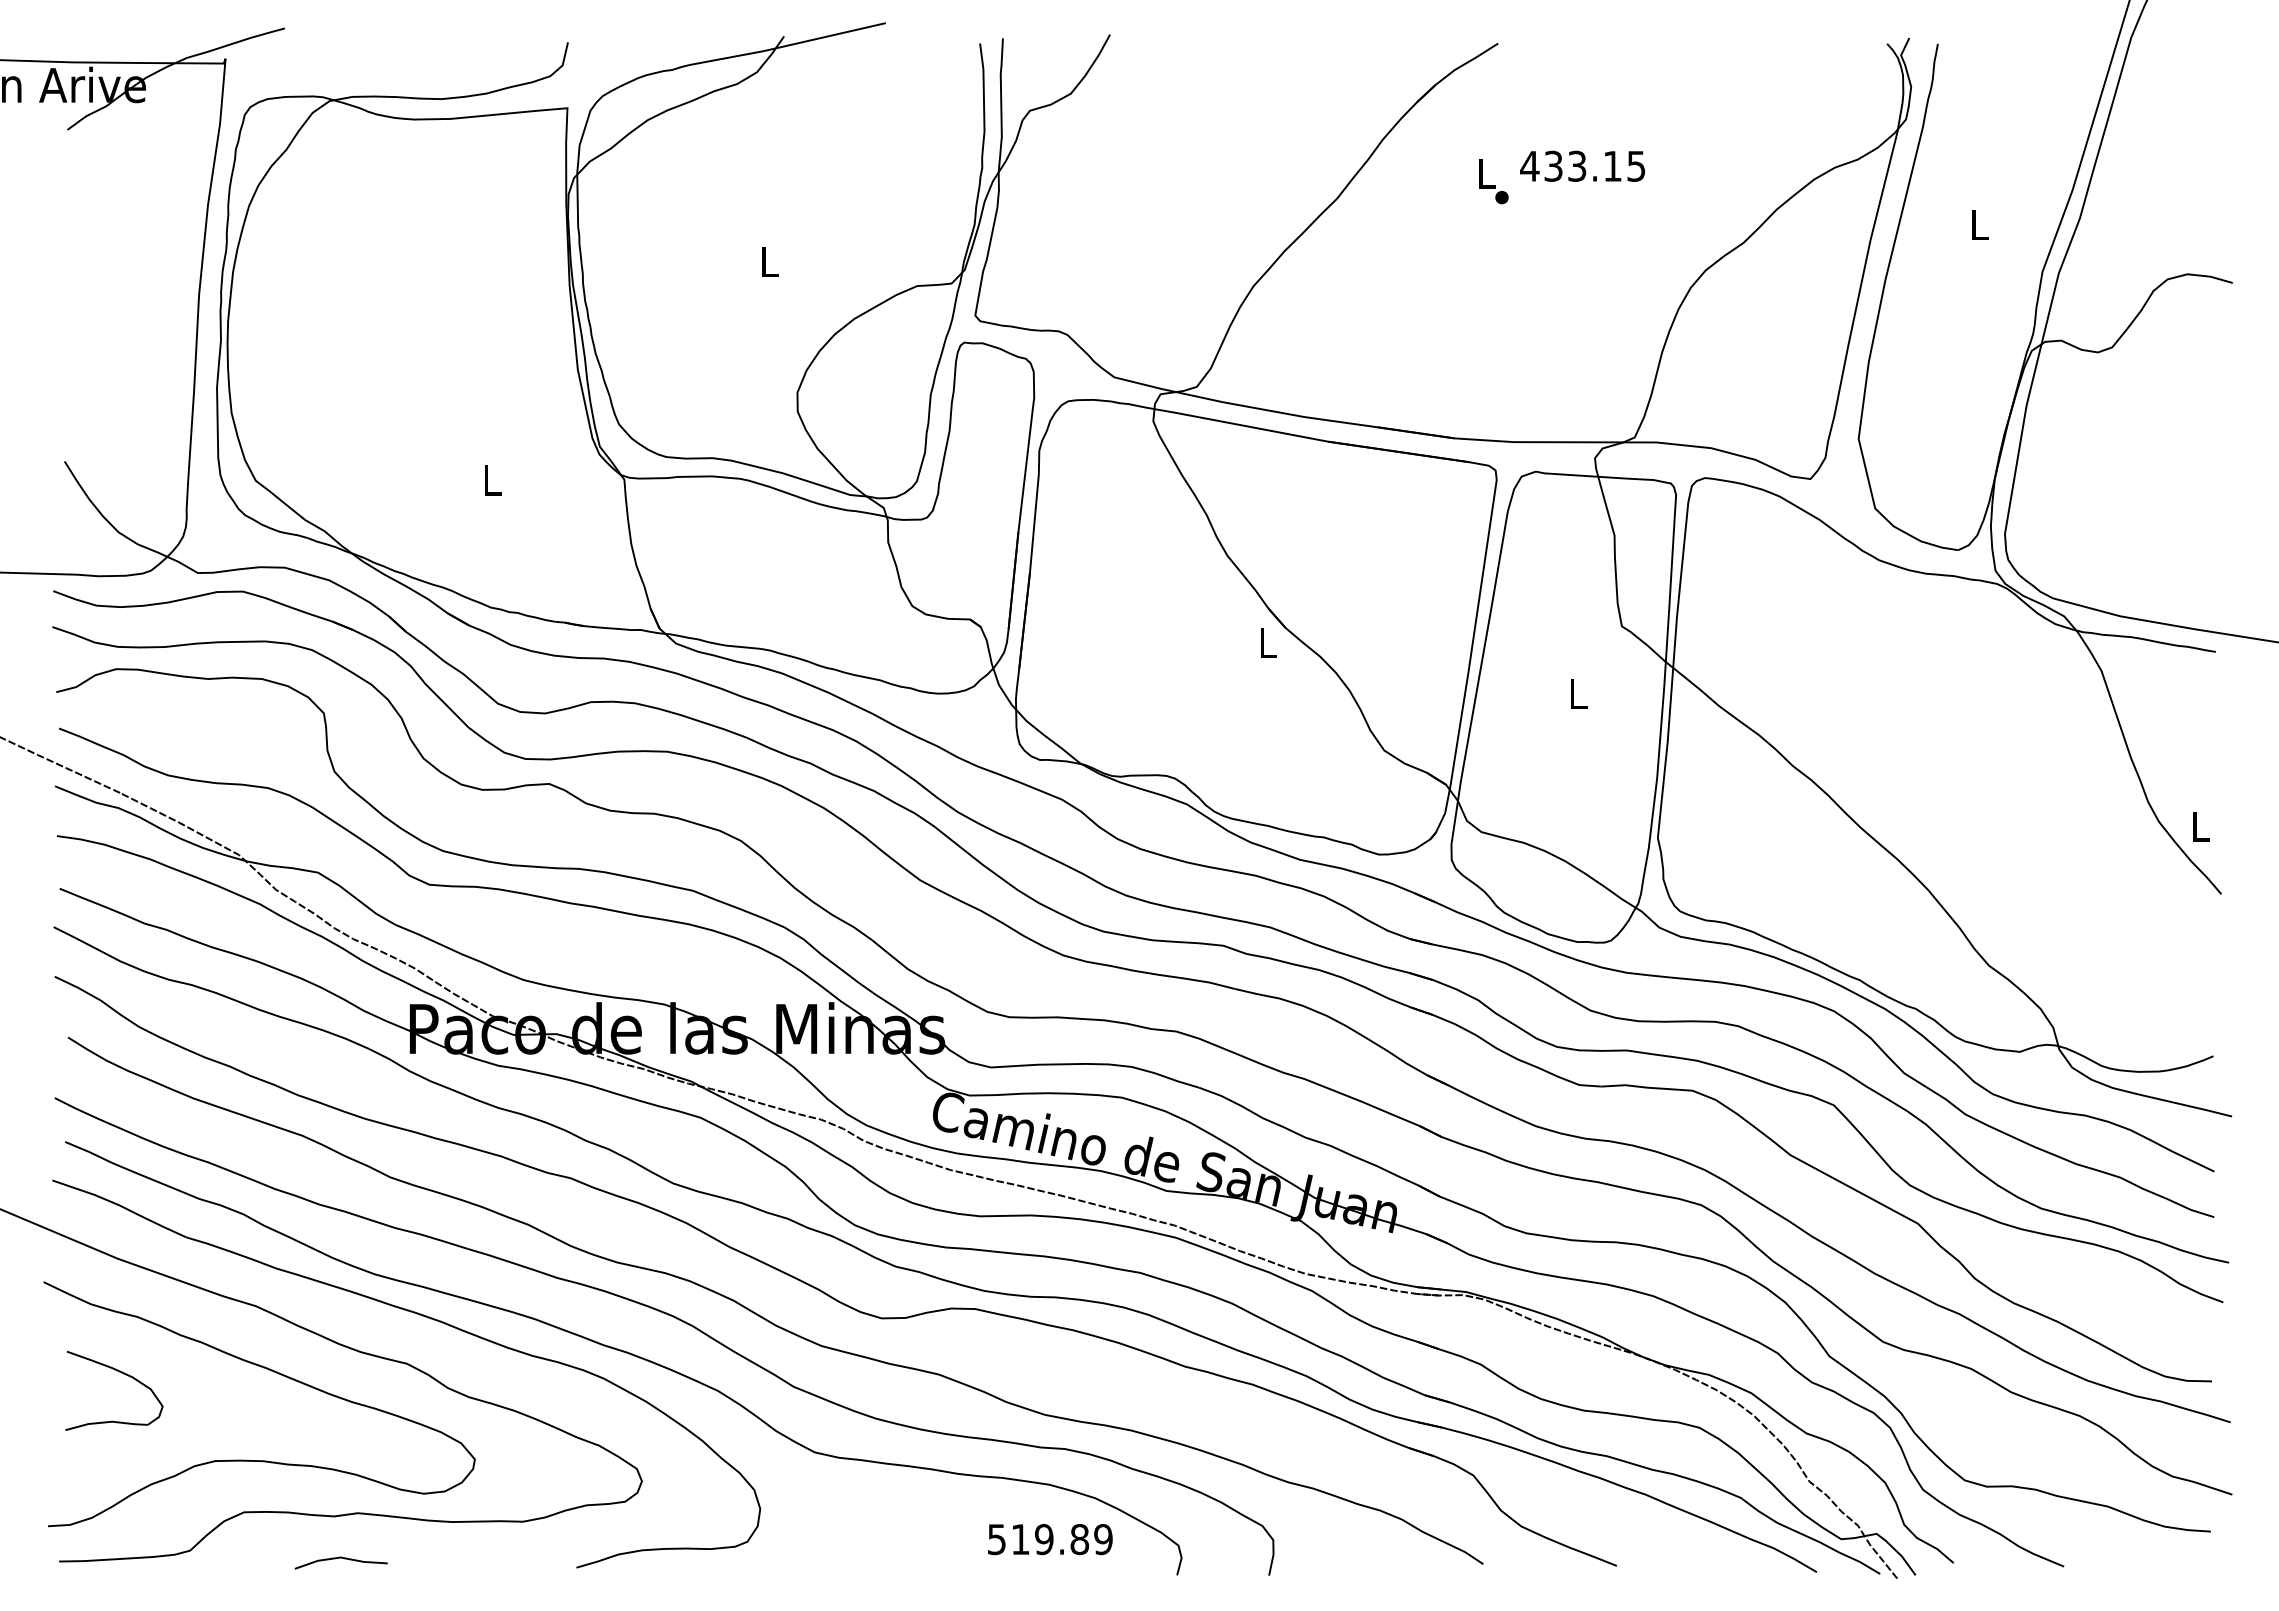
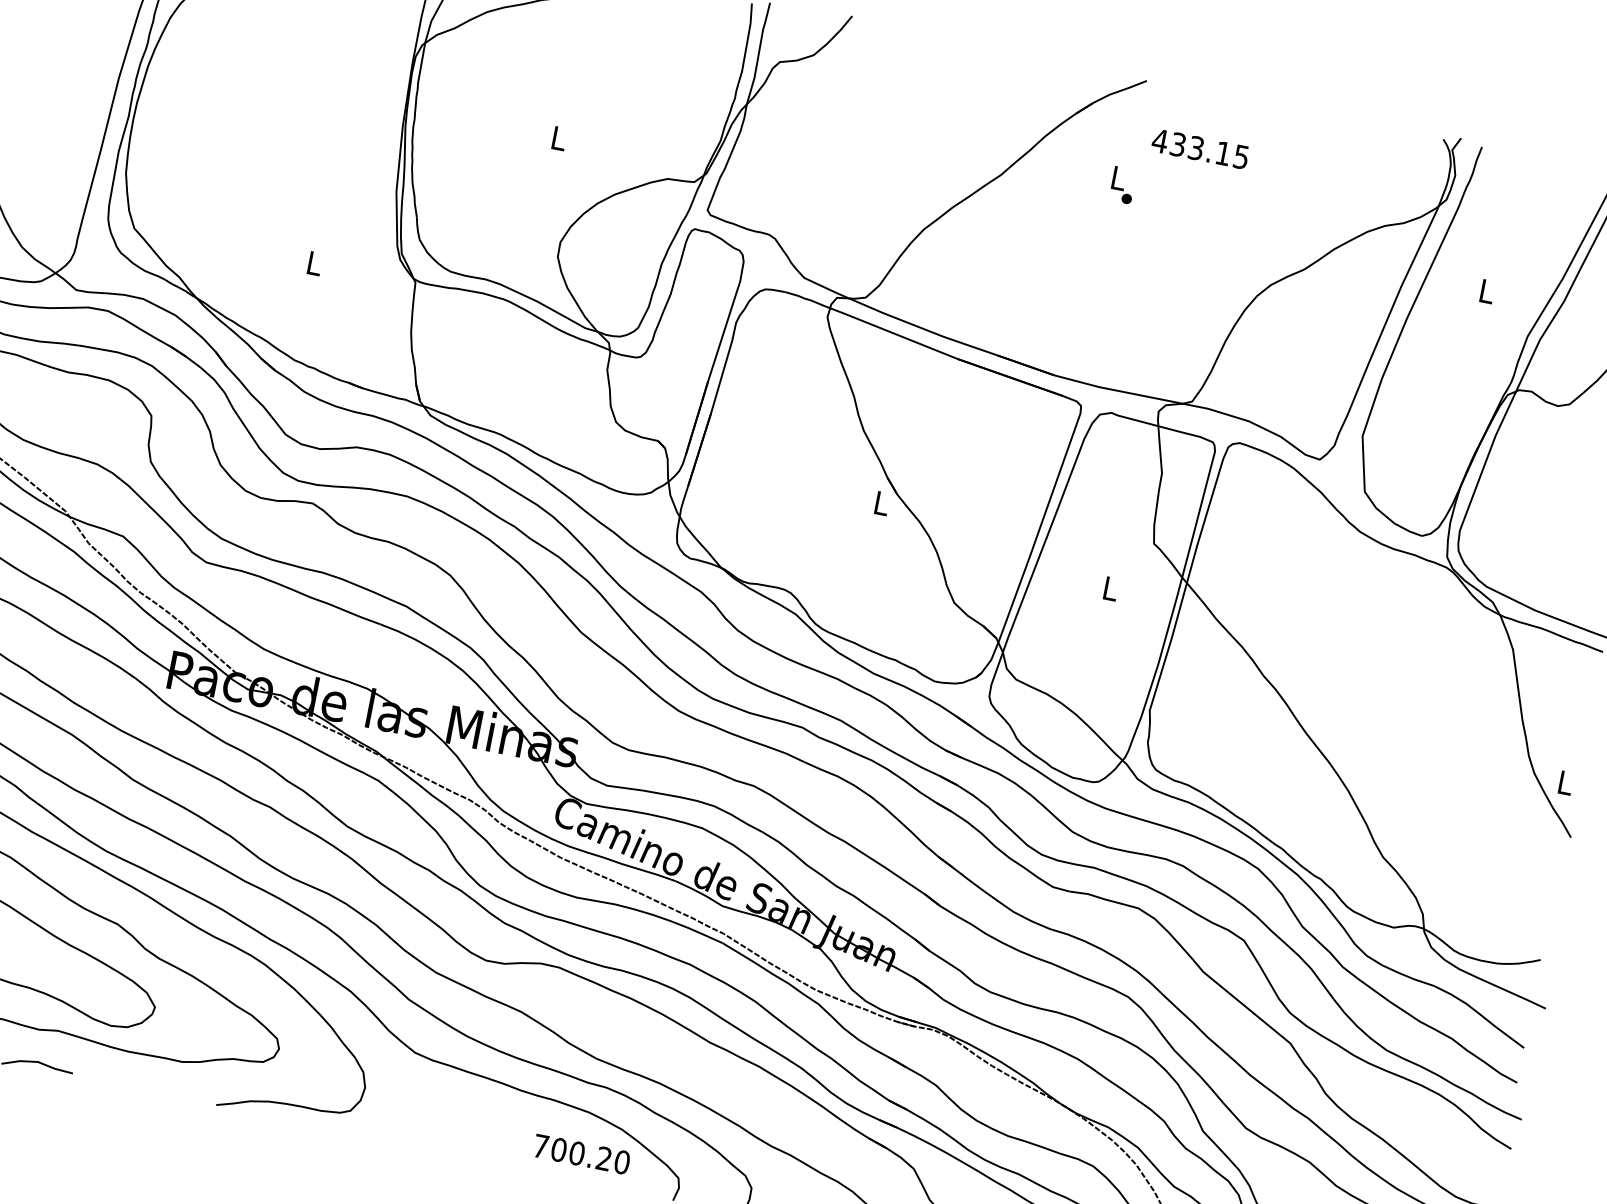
text: (1582, 165) -> (1200, 148), moved
text: (1050, 1539) -> (581, 1154), 519.89 -> 700.20

